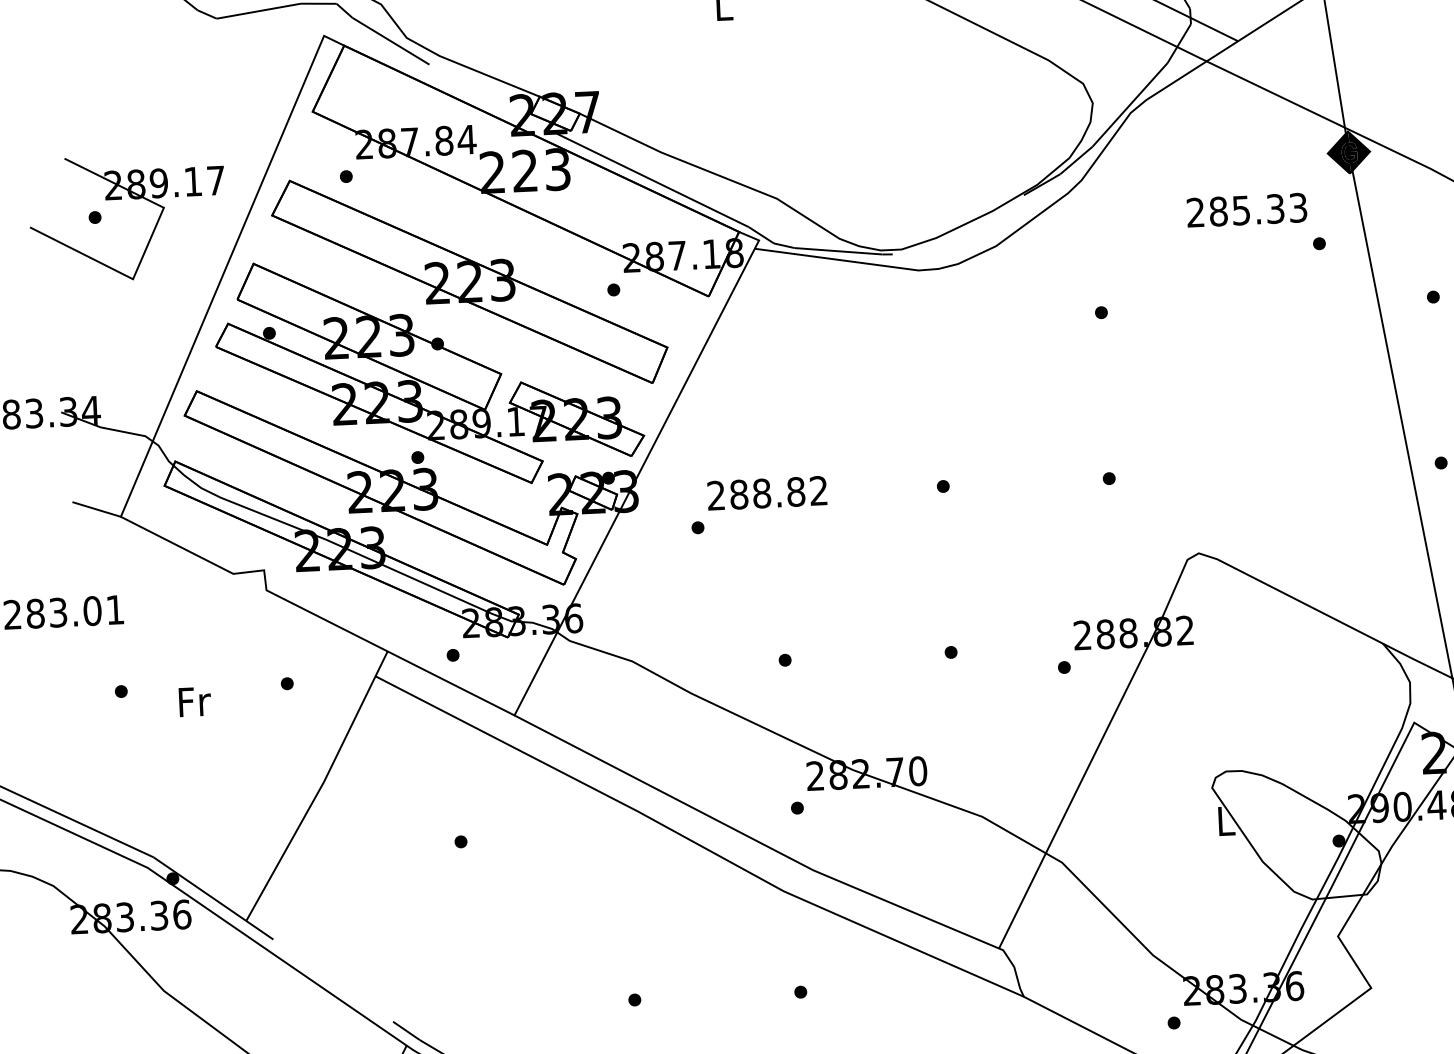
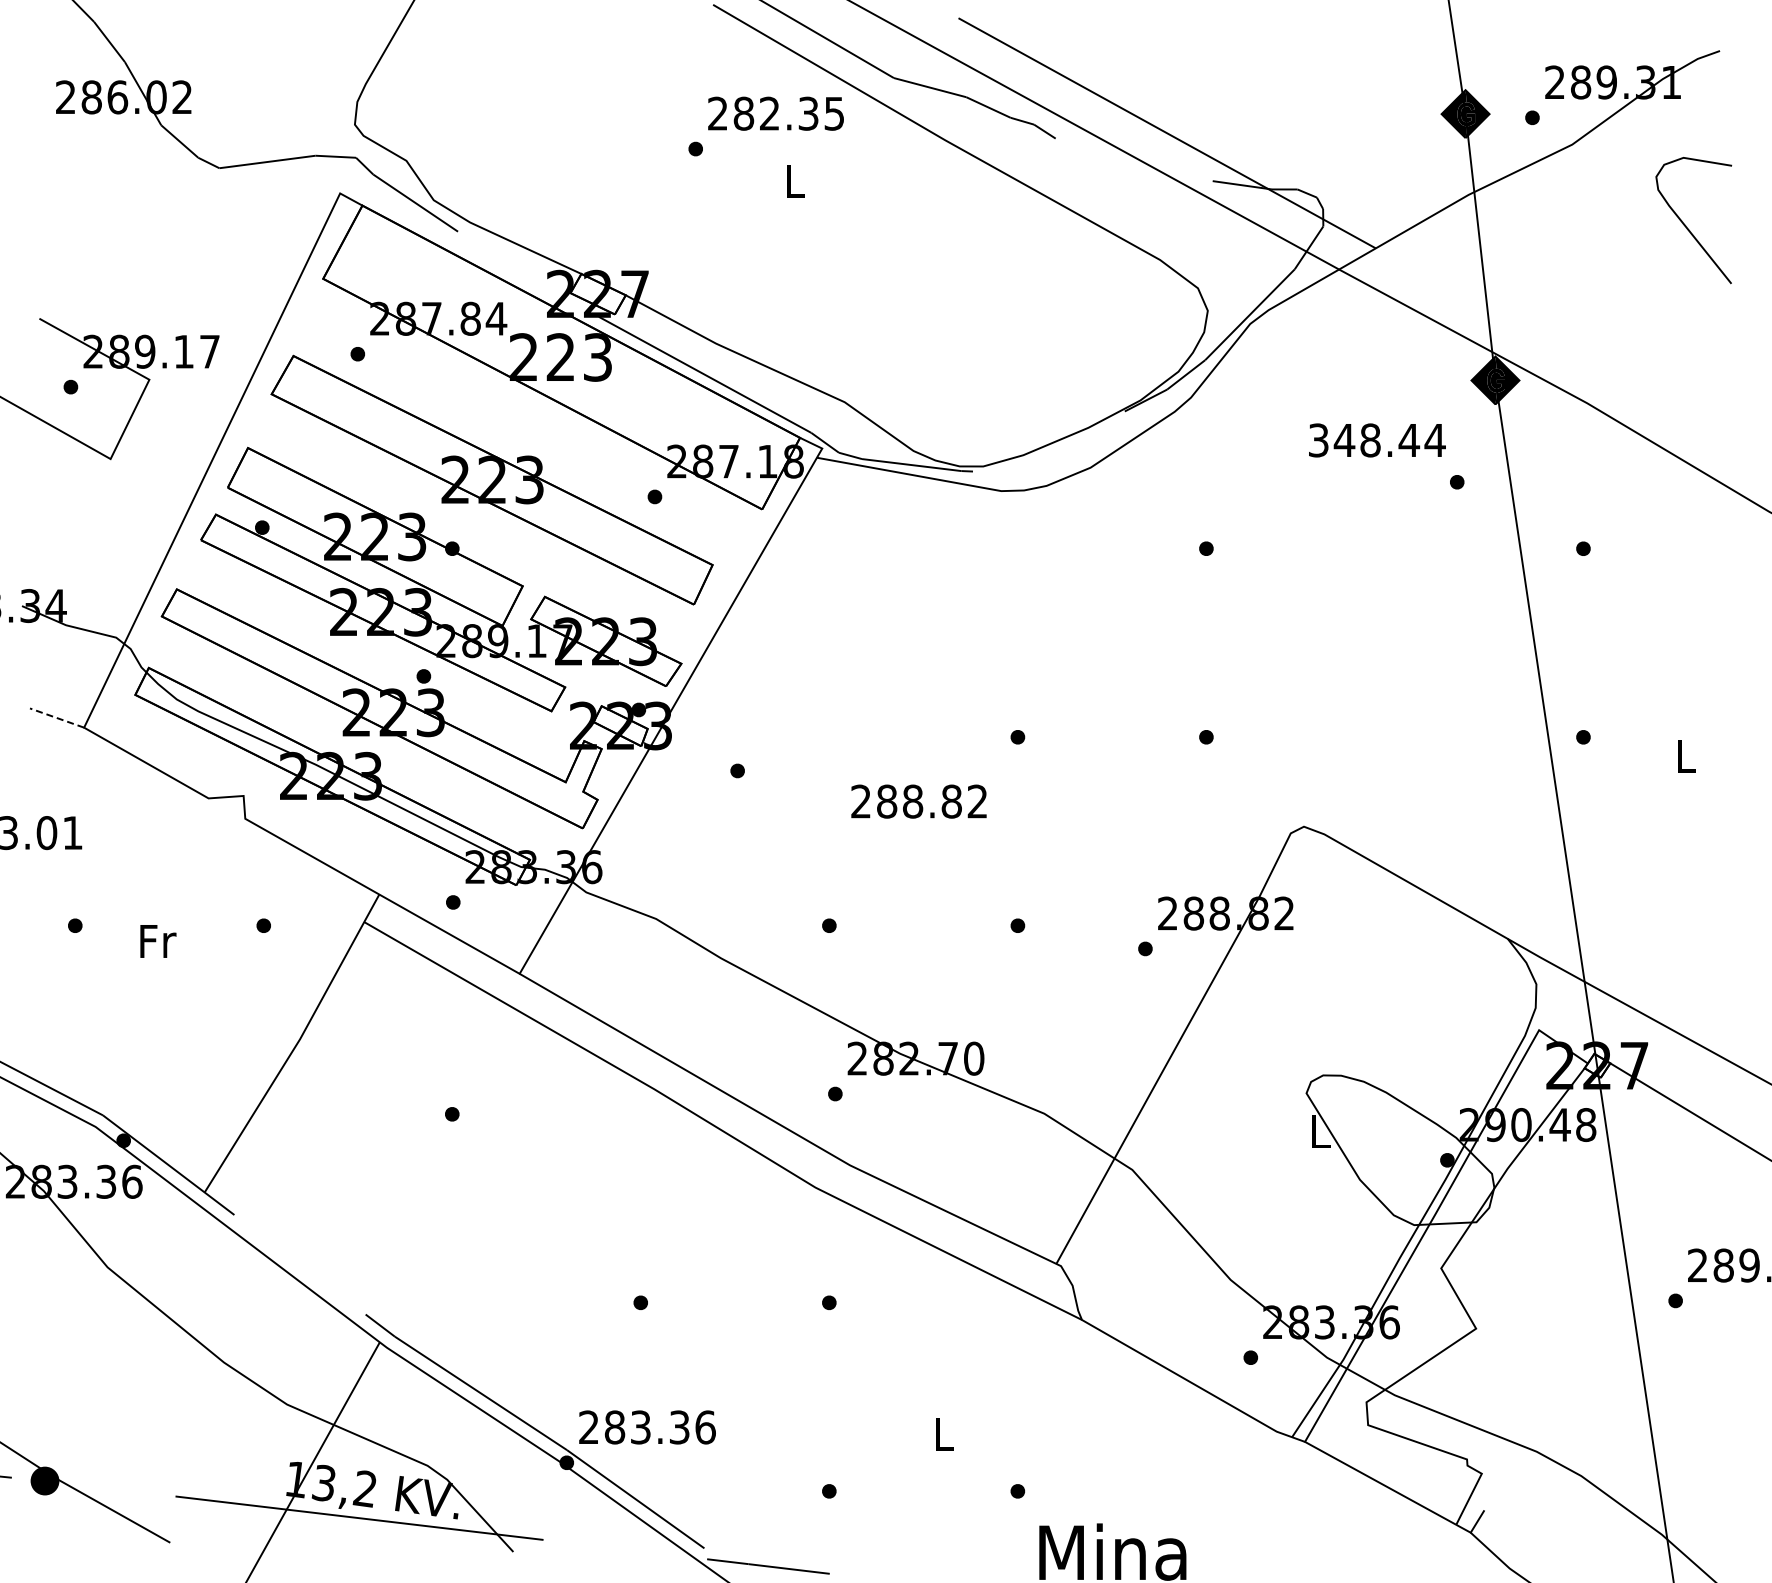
text: (1246, 210) -> (1376, 440), 285.33 -> 348.44
text: (766, 493) -> (918, 801), moved
line: (97, 509) -> (57, 718), solid -> dashed

